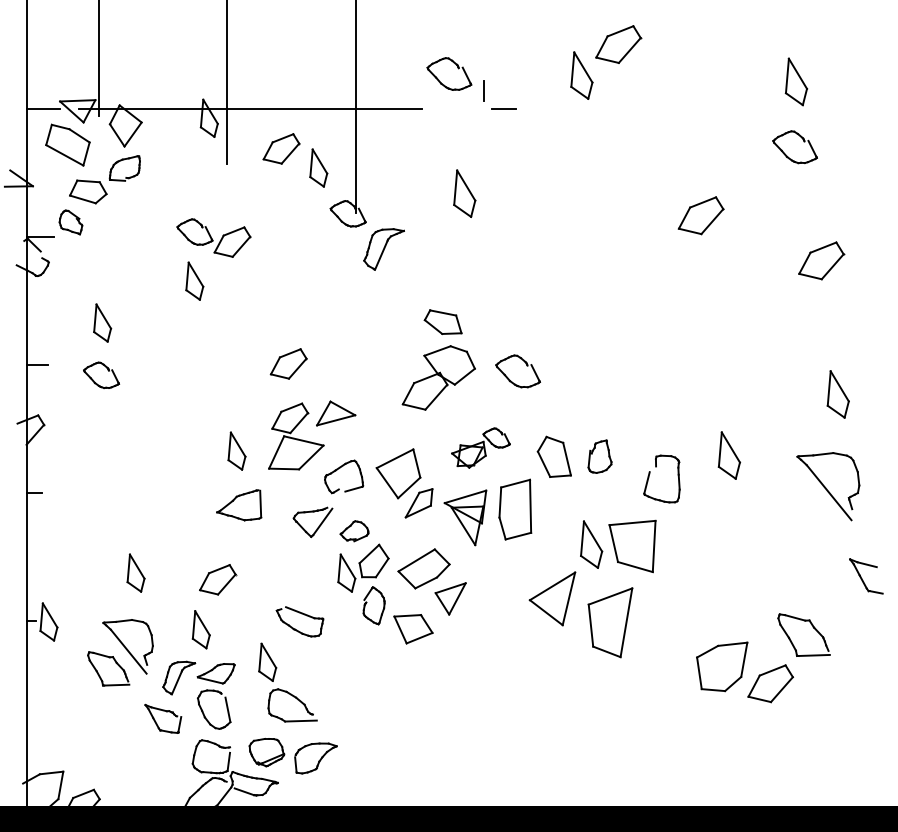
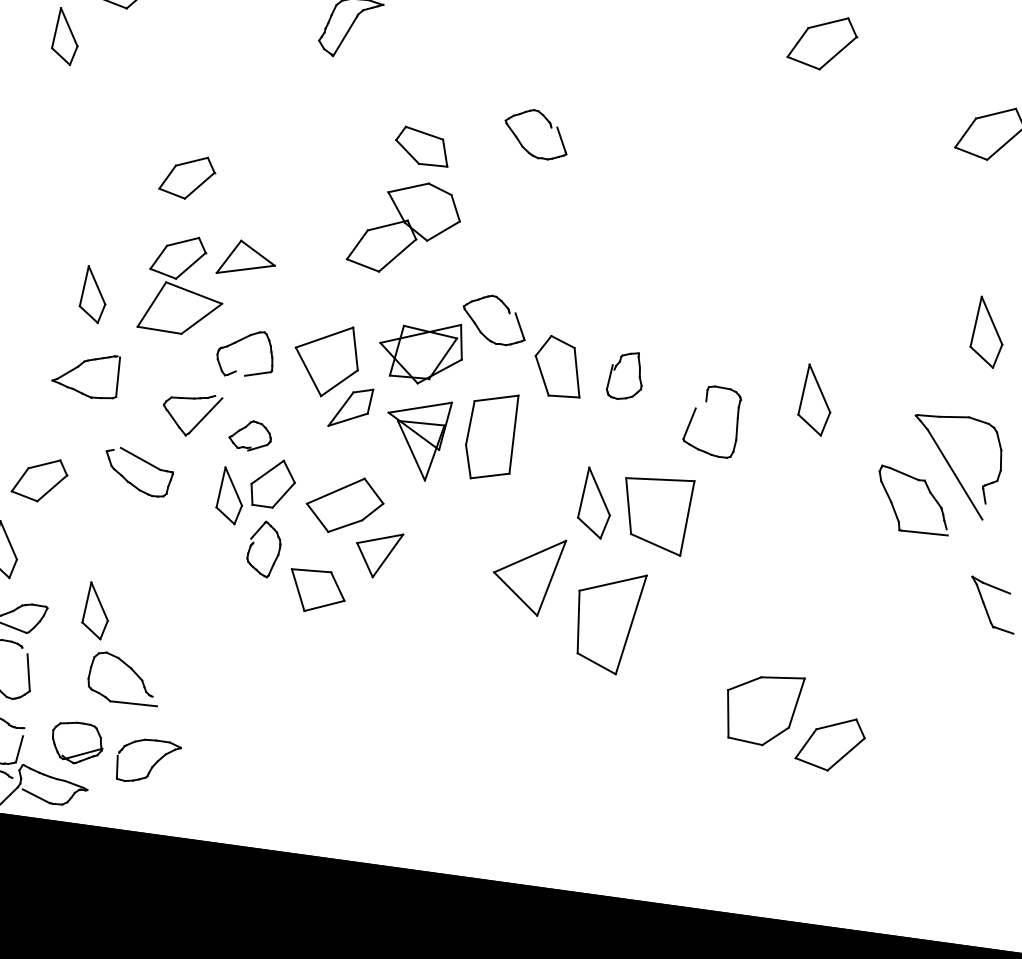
part: (526, 366) -> (549, 128), moved
part: (480, 447) -> (452, 338), size x1.67
part: (301, 614) -> (142, 461), moved
part: (812, 627) -> (927, 491), moved

